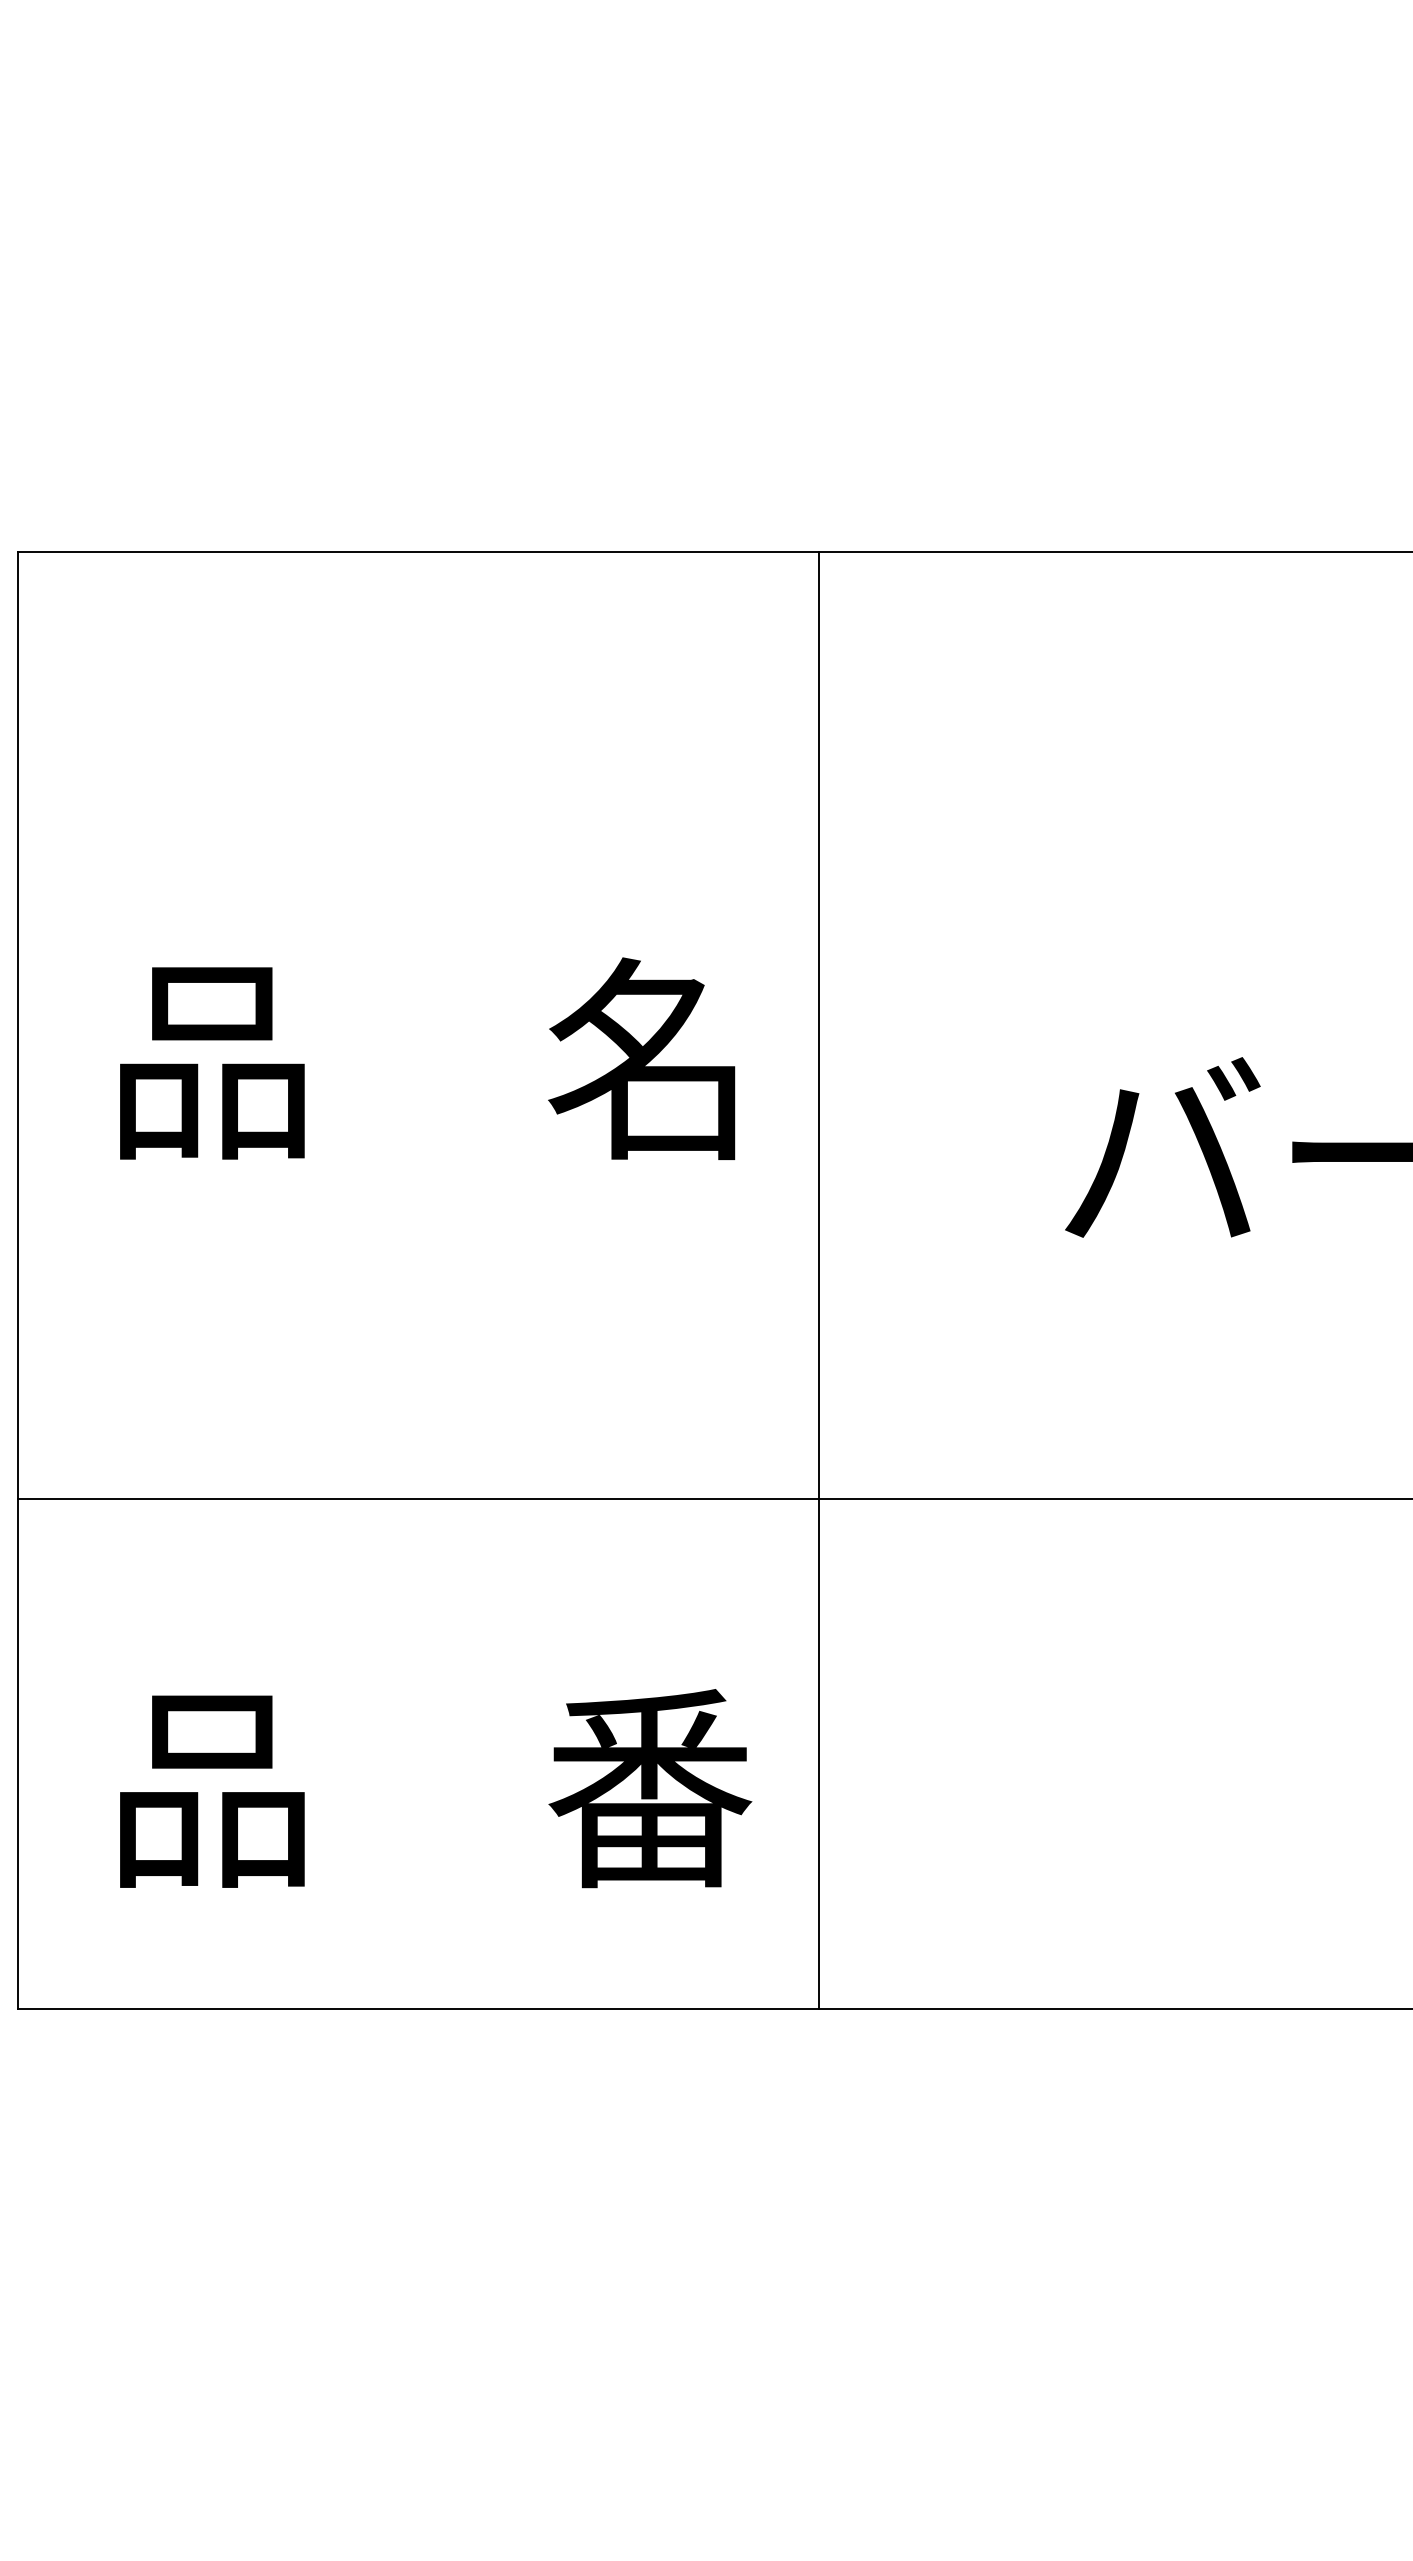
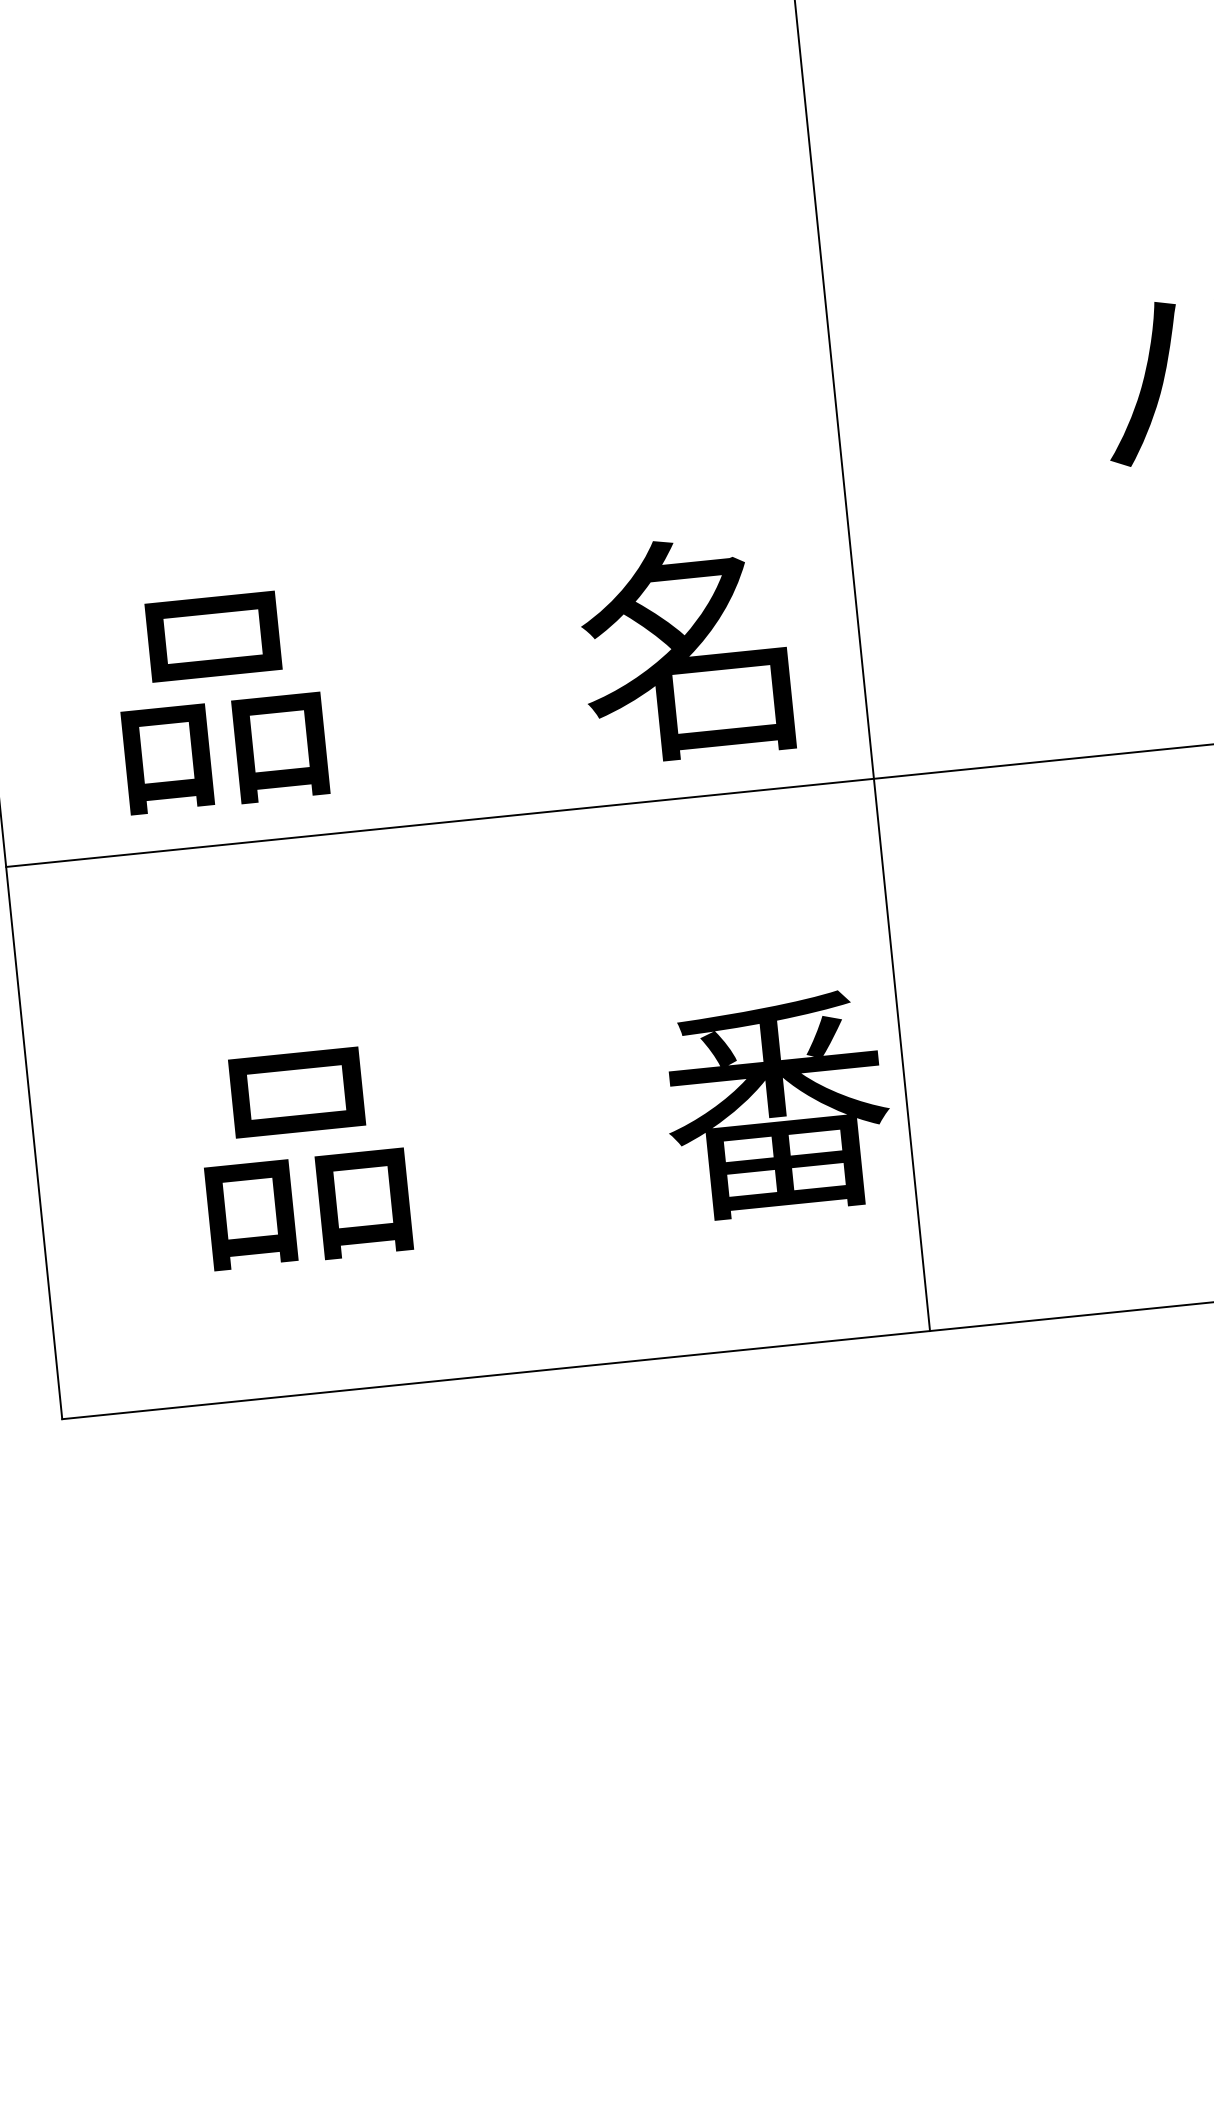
text: (427, 1058) -> (452, 672), moved
text: (436, 1788) -> (546, 1128), moved

